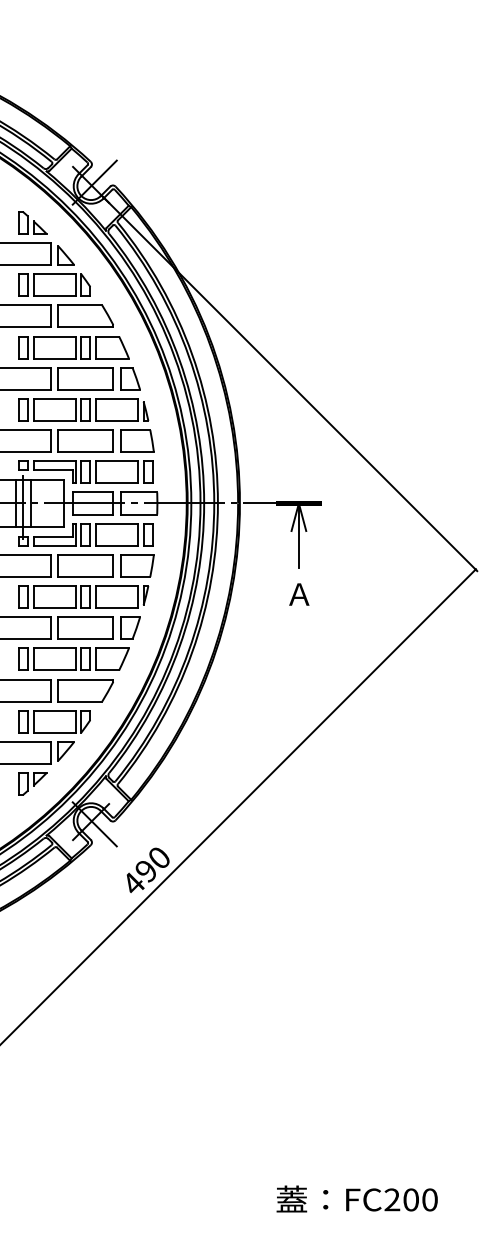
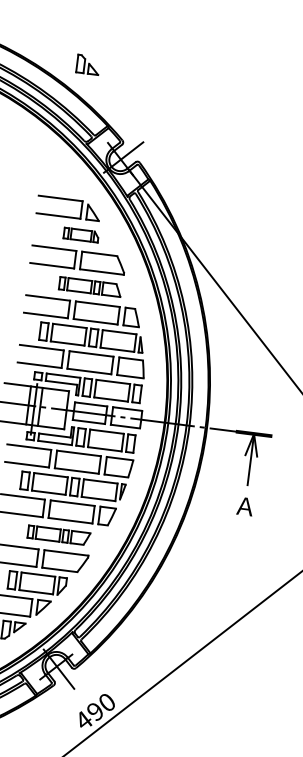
part: (32, 222) -> (88, 64), moved
part: (54, 284) -> (81, 234), size x0.6
part: (73, 347) -> (90, 286), size x0.7
part: (73, 658) -> (58, 534), size x0.7

